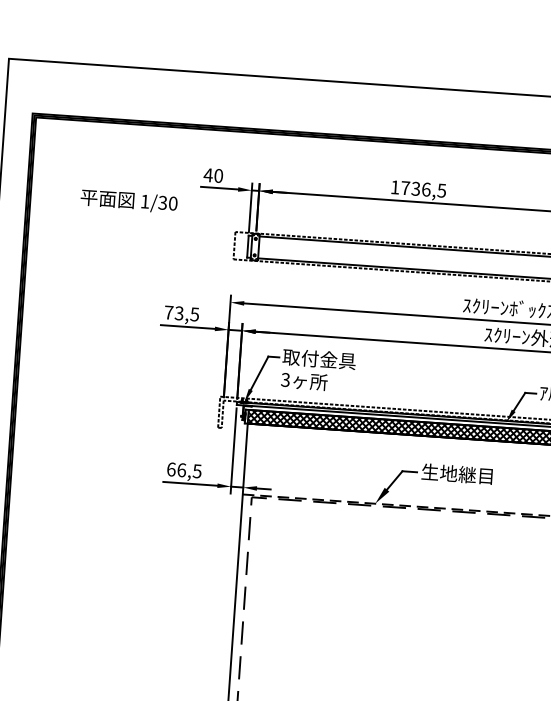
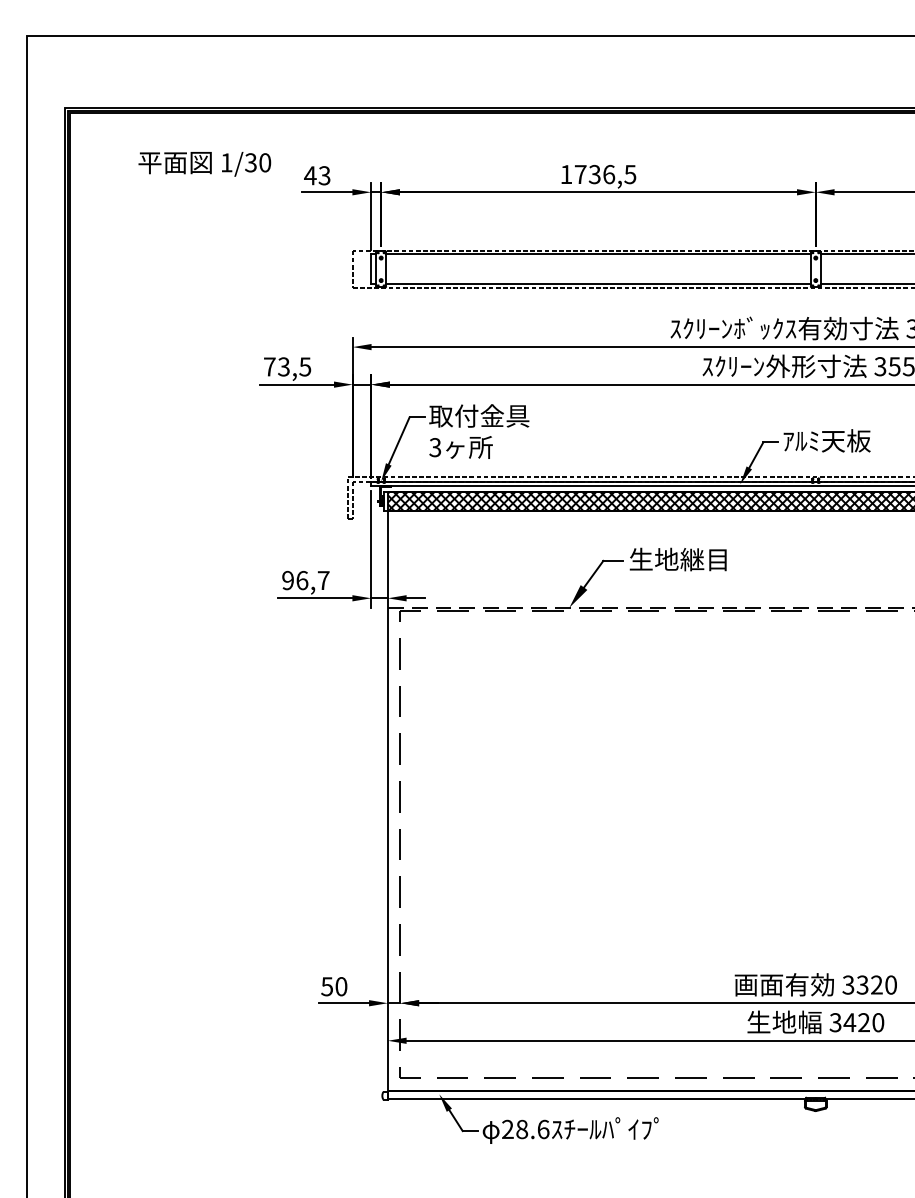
text: (218, 175) -> (324, 175), 40 -> 43
text: (128, 201) -> (204, 164), moved
text: (184, 470) -> (305, 580), 66,5 -> 96,7

